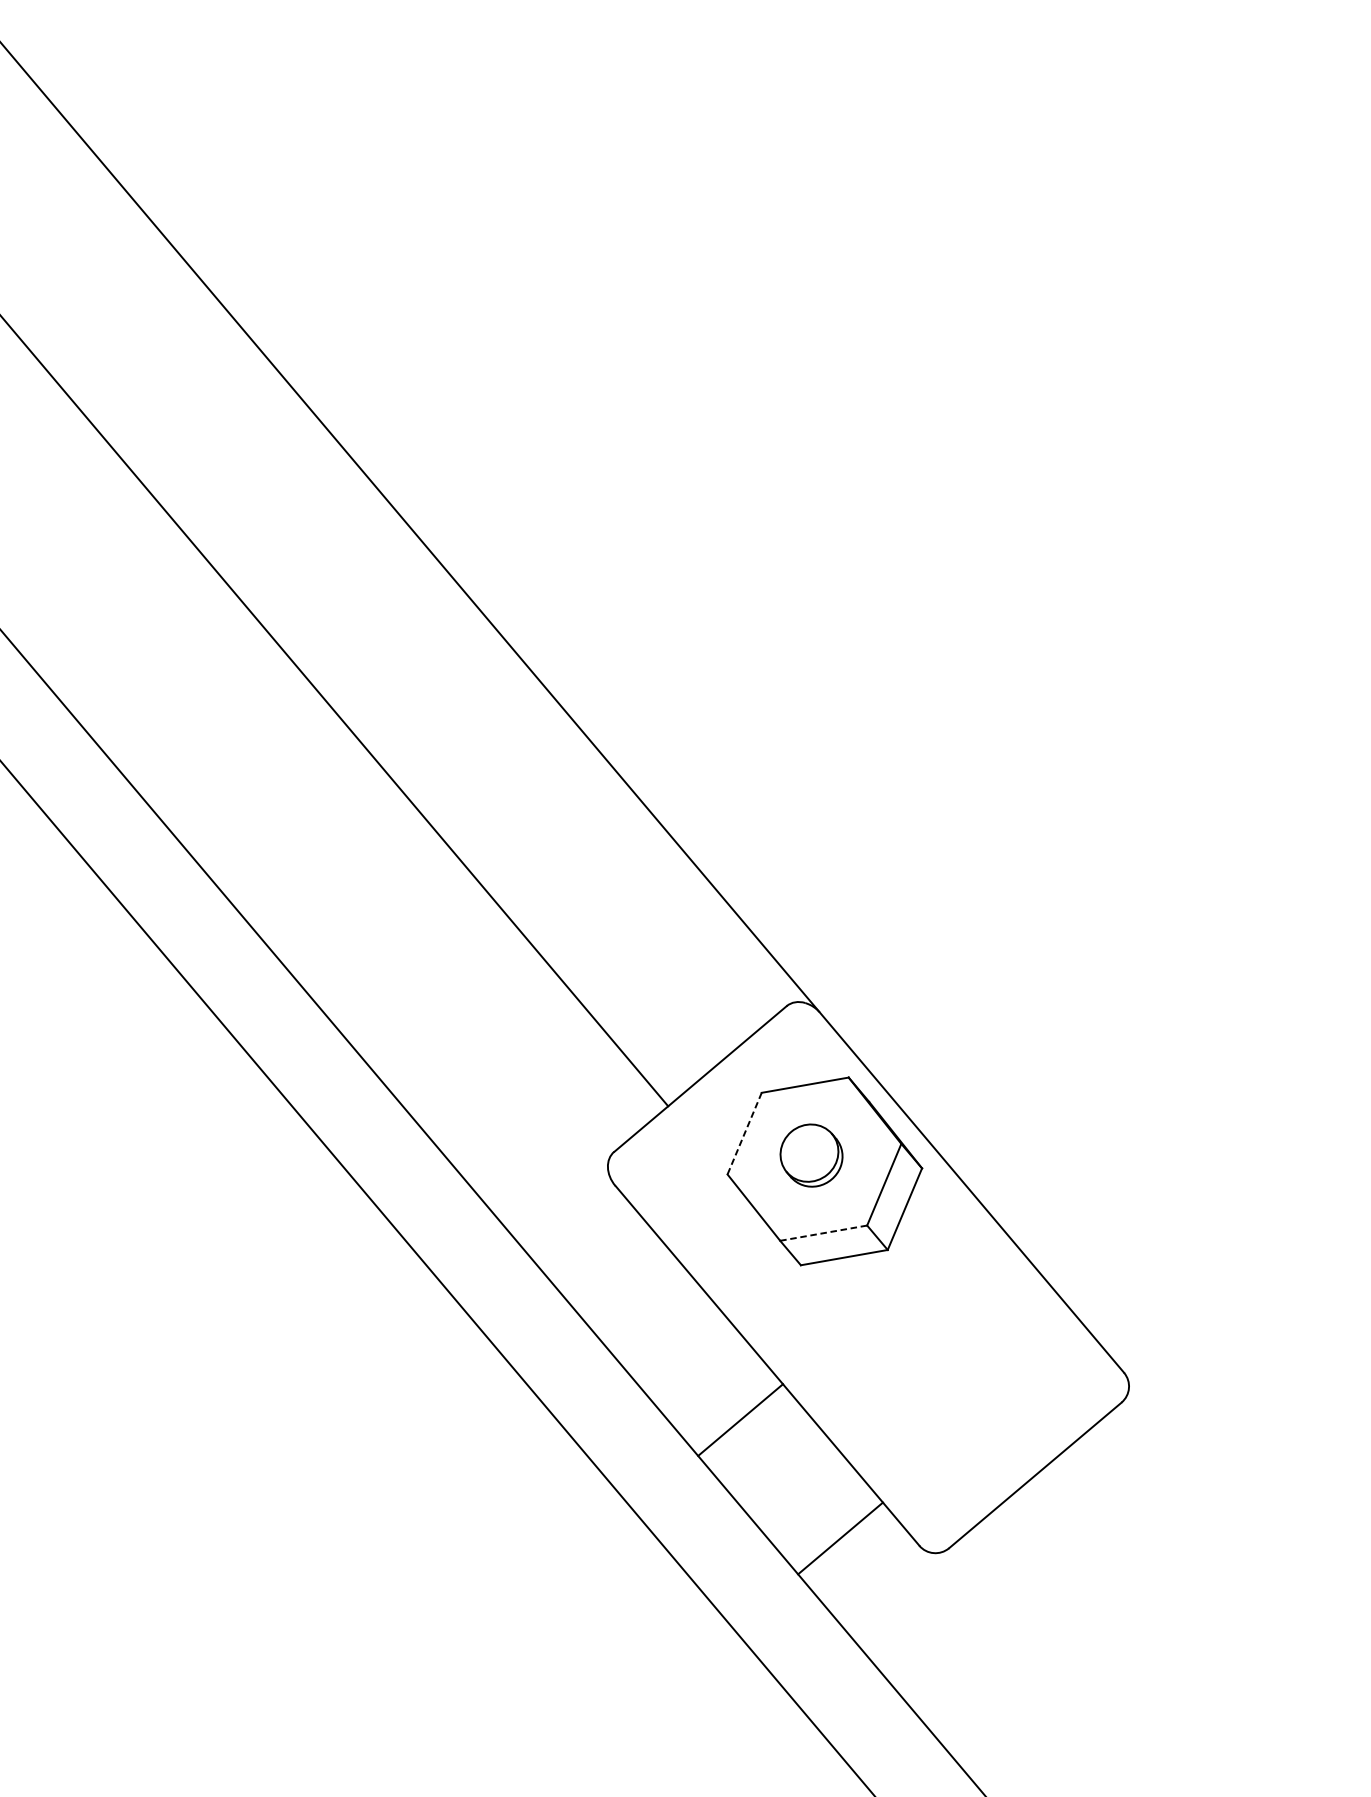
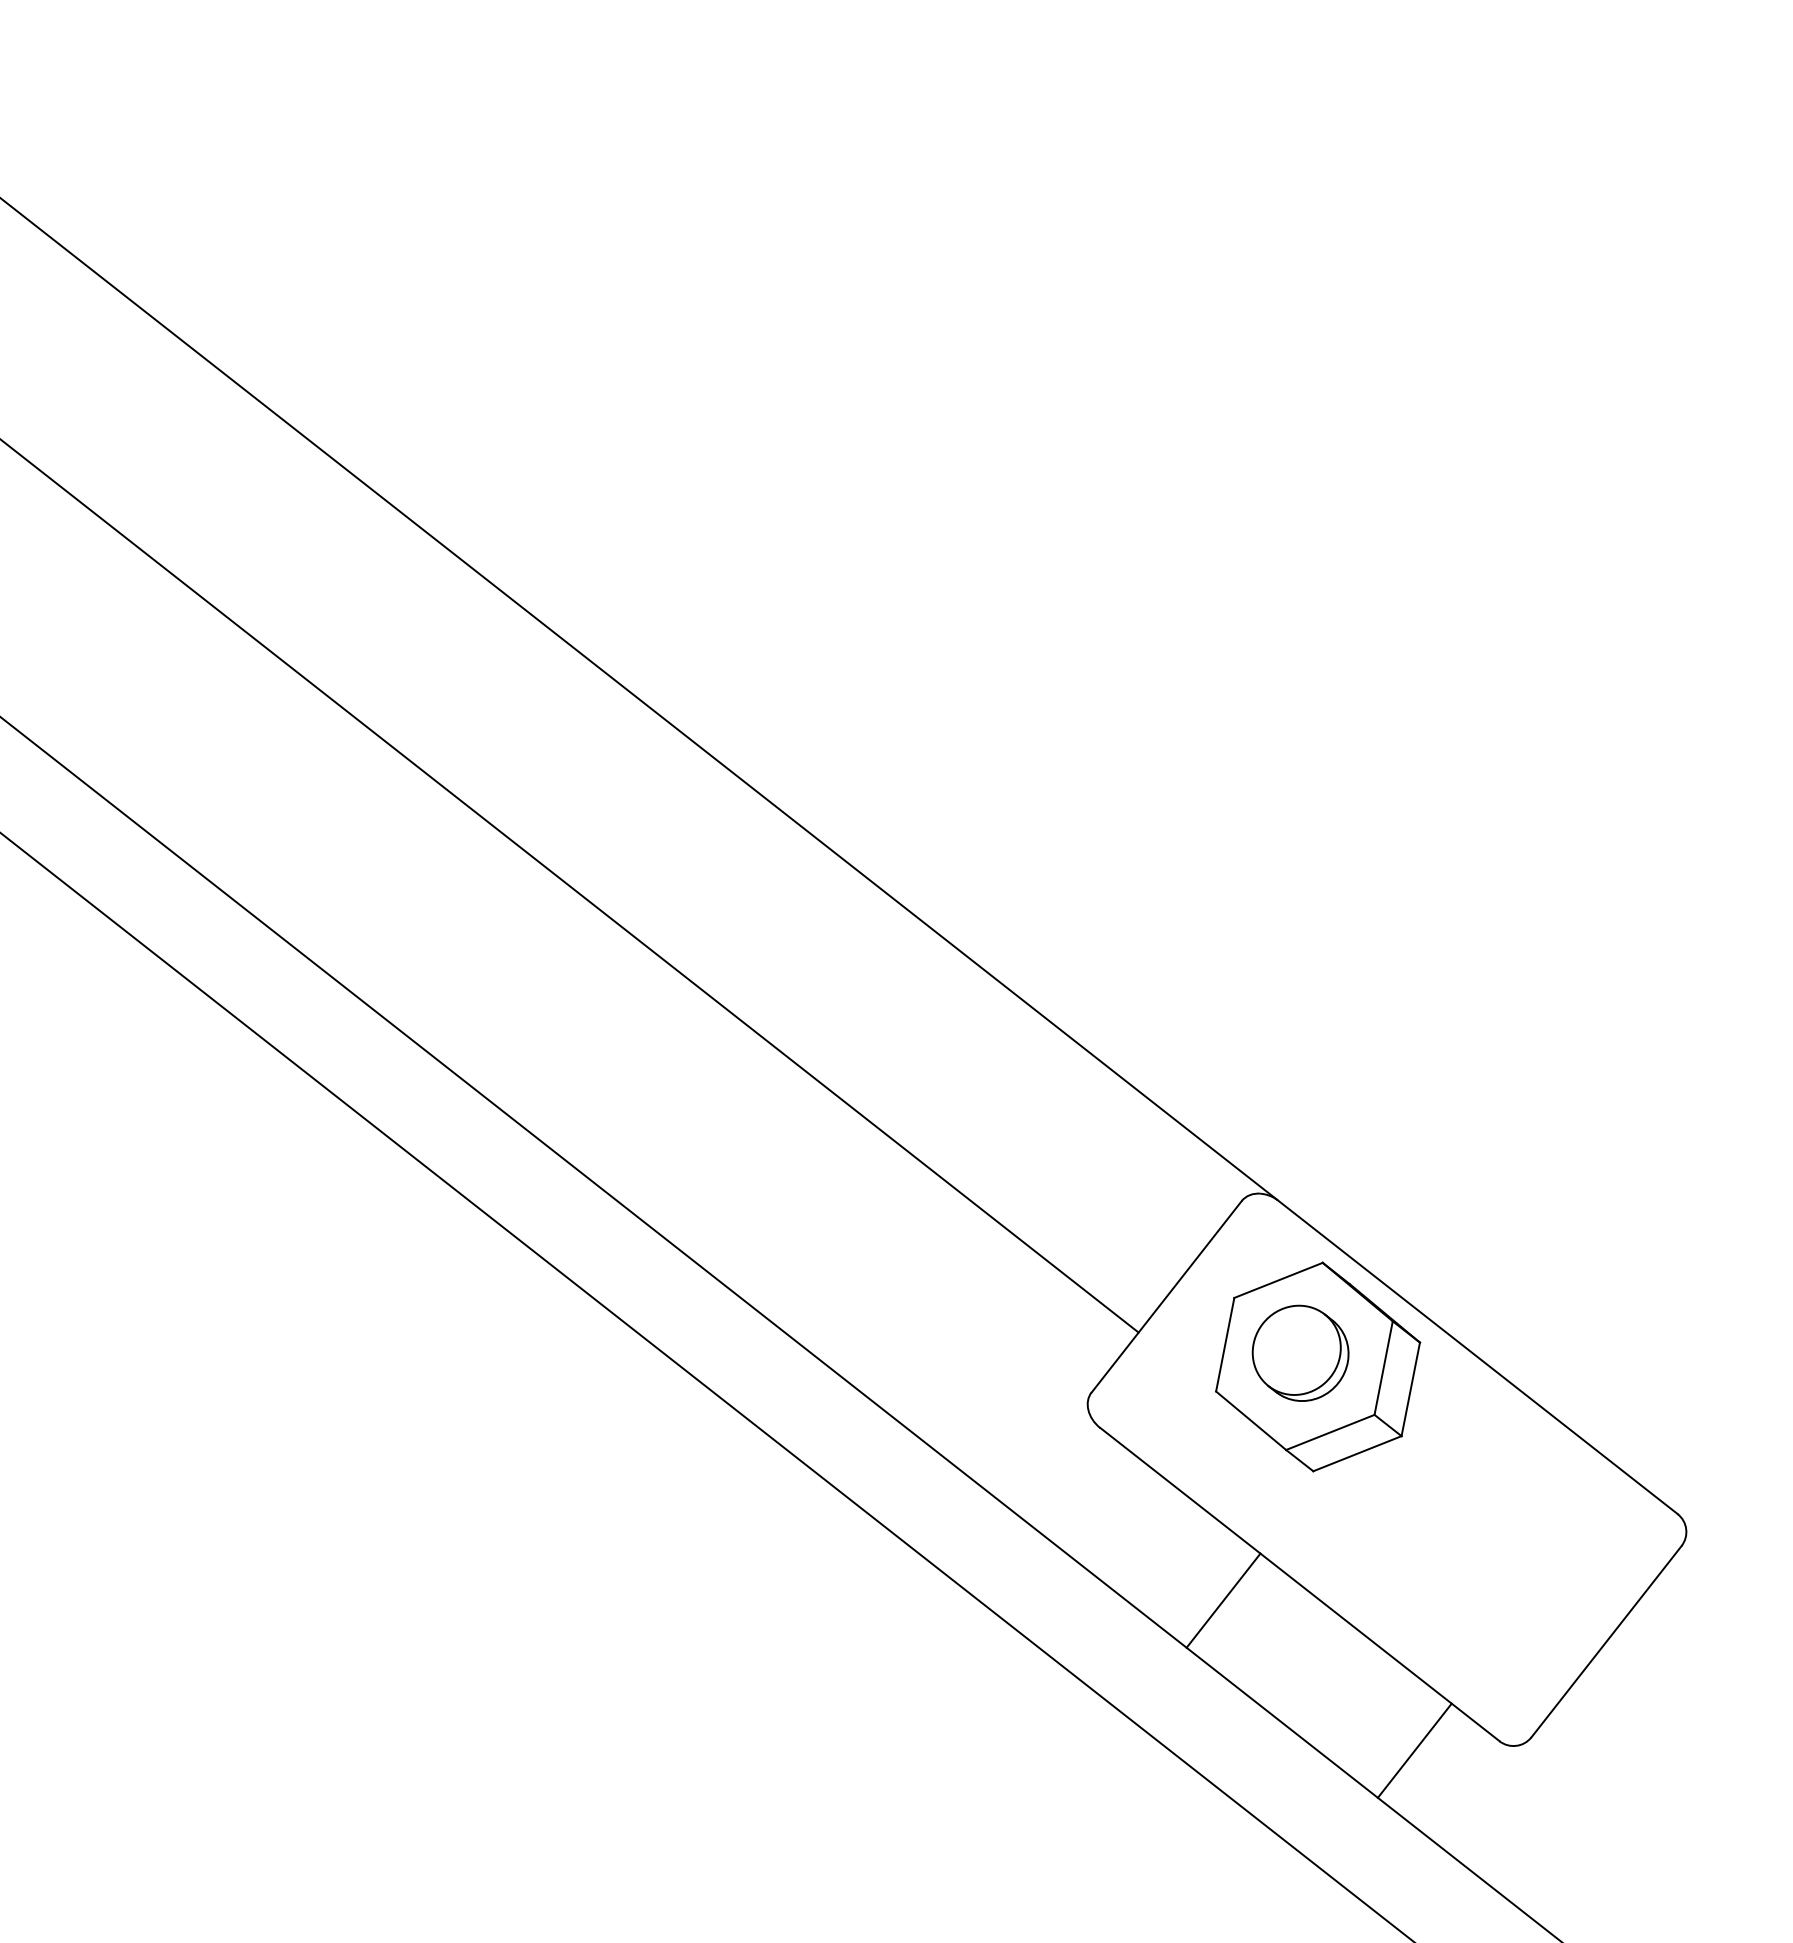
line: (744, 1133) -> (1225, 1344), dashed -> solid
part: (811, 1154) -> (1300, 1352), size x1.43
line: (823, 1233) -> (1330, 1432), dashed -> solid
line: (740, 1419) -> (1223, 1600), moved

